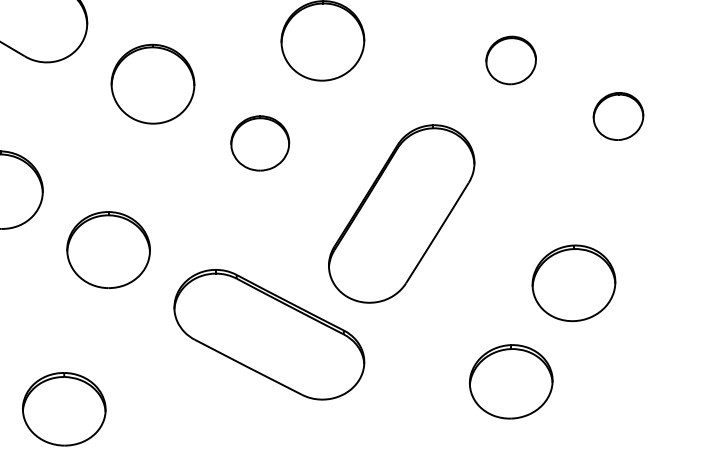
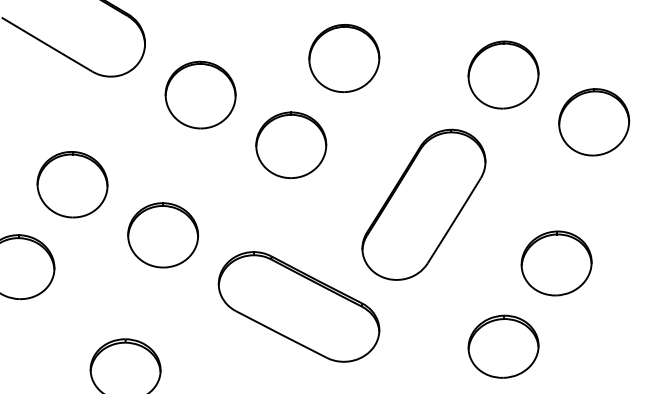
part: (511, 59) -> (503, 74), size x1.67
part: (618, 116) -> (594, 122), size x1.67
part: (260, 142) -> (291, 144), size x1.43
part: (401, 213) -> (423, 204), moved

